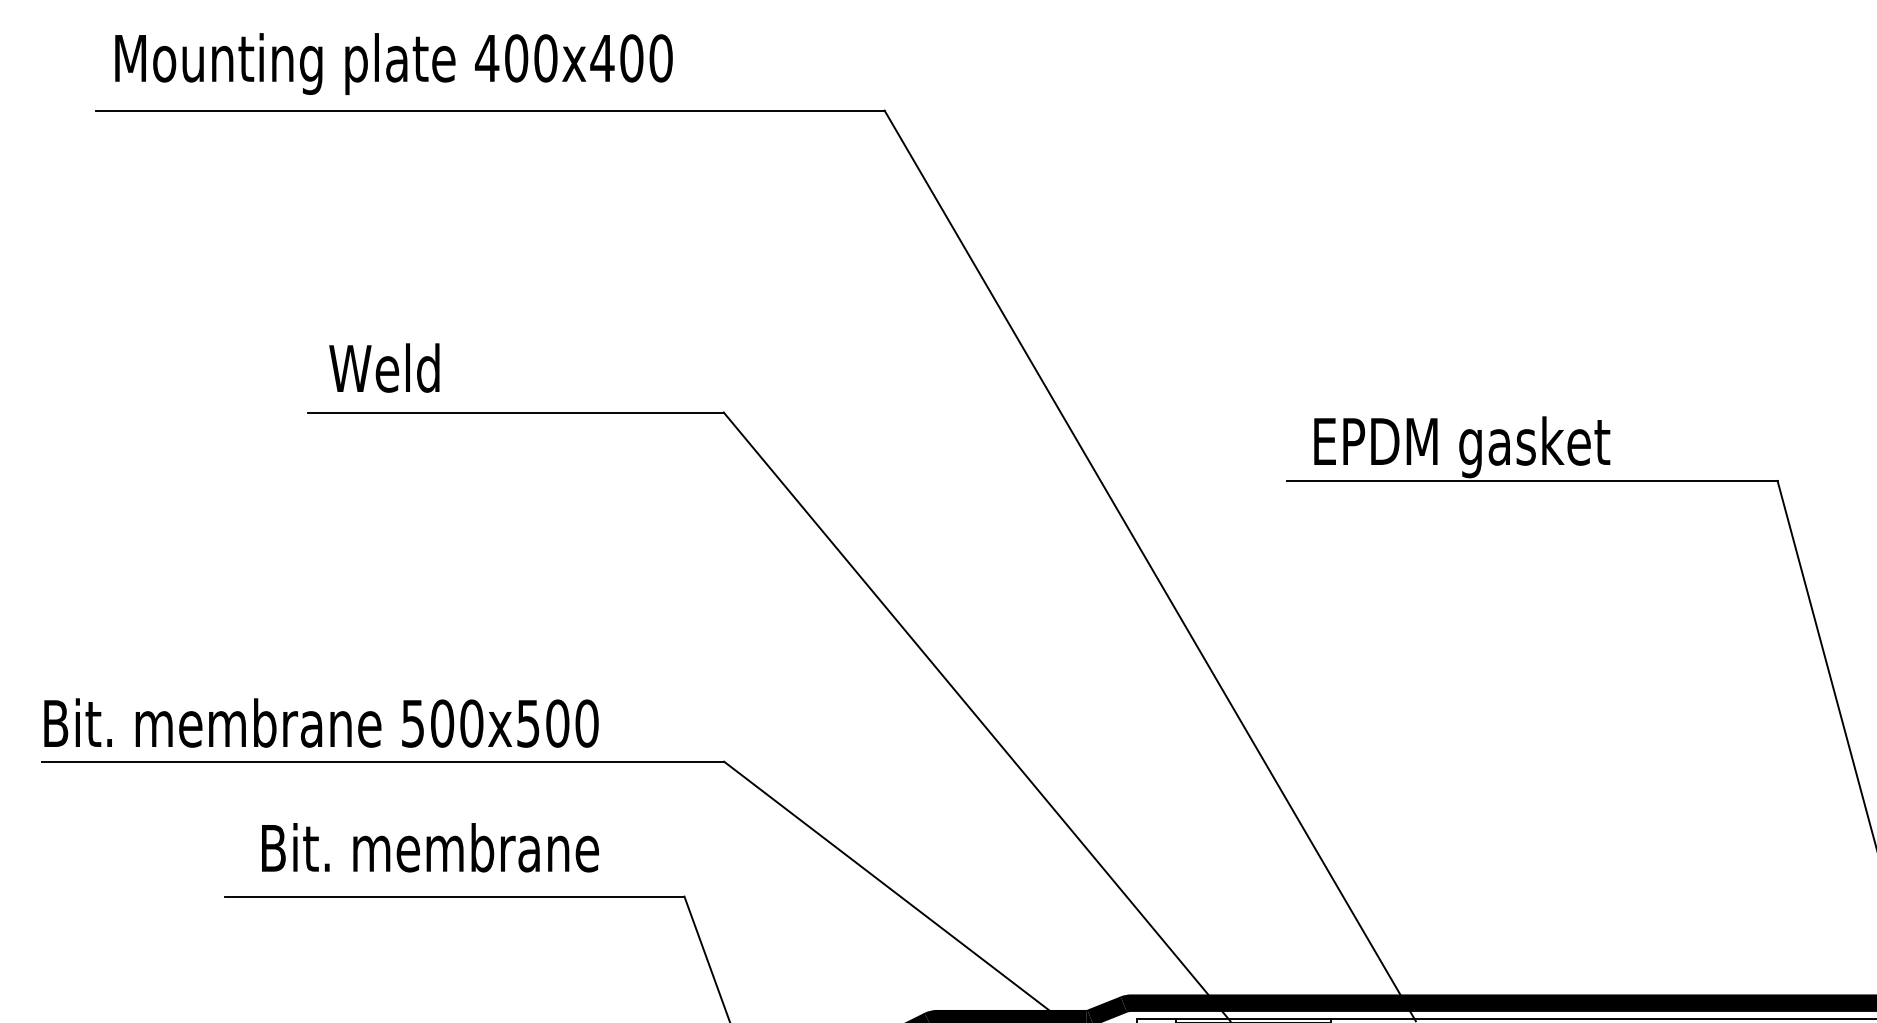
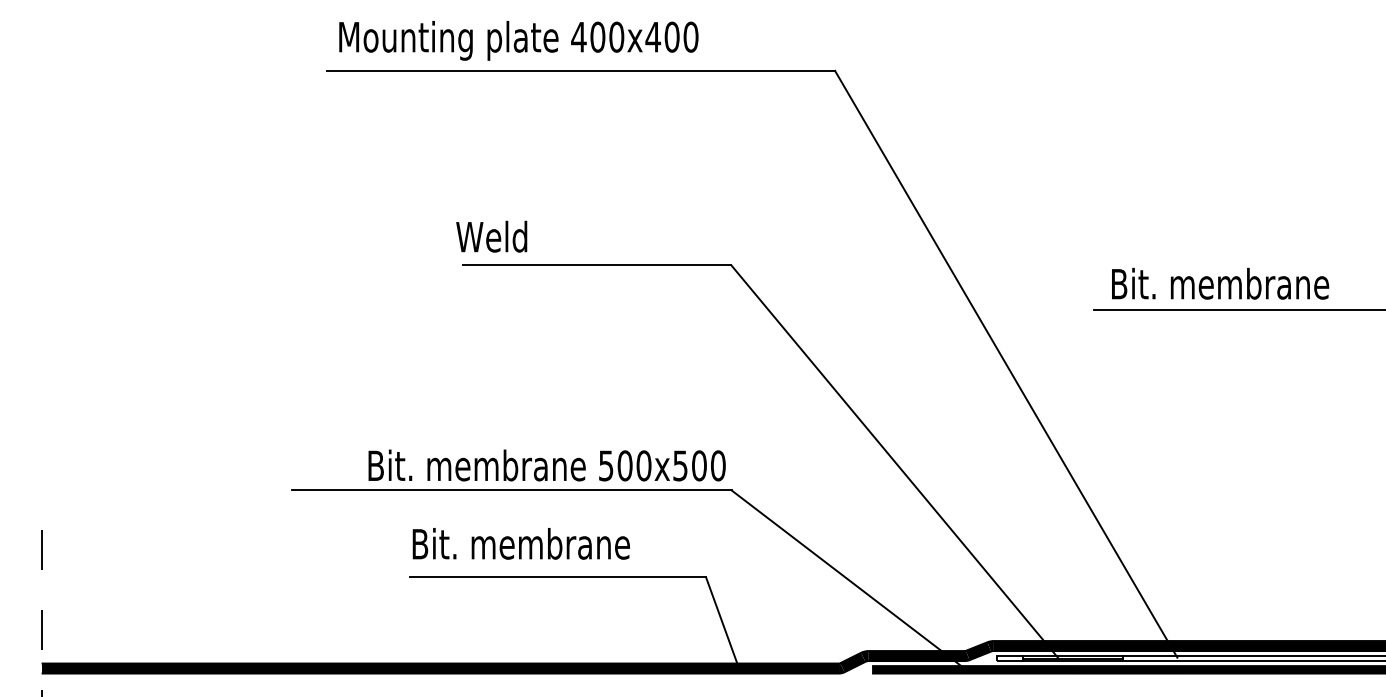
text: (384, 367) -> (491, 236), moved
text: (1490, 446) -> (1225, 287), EPDM gasket -> Bit. membrane
text: (320, 723) -> (546, 465), moved
text: (429, 847) -> (520, 543), moved

